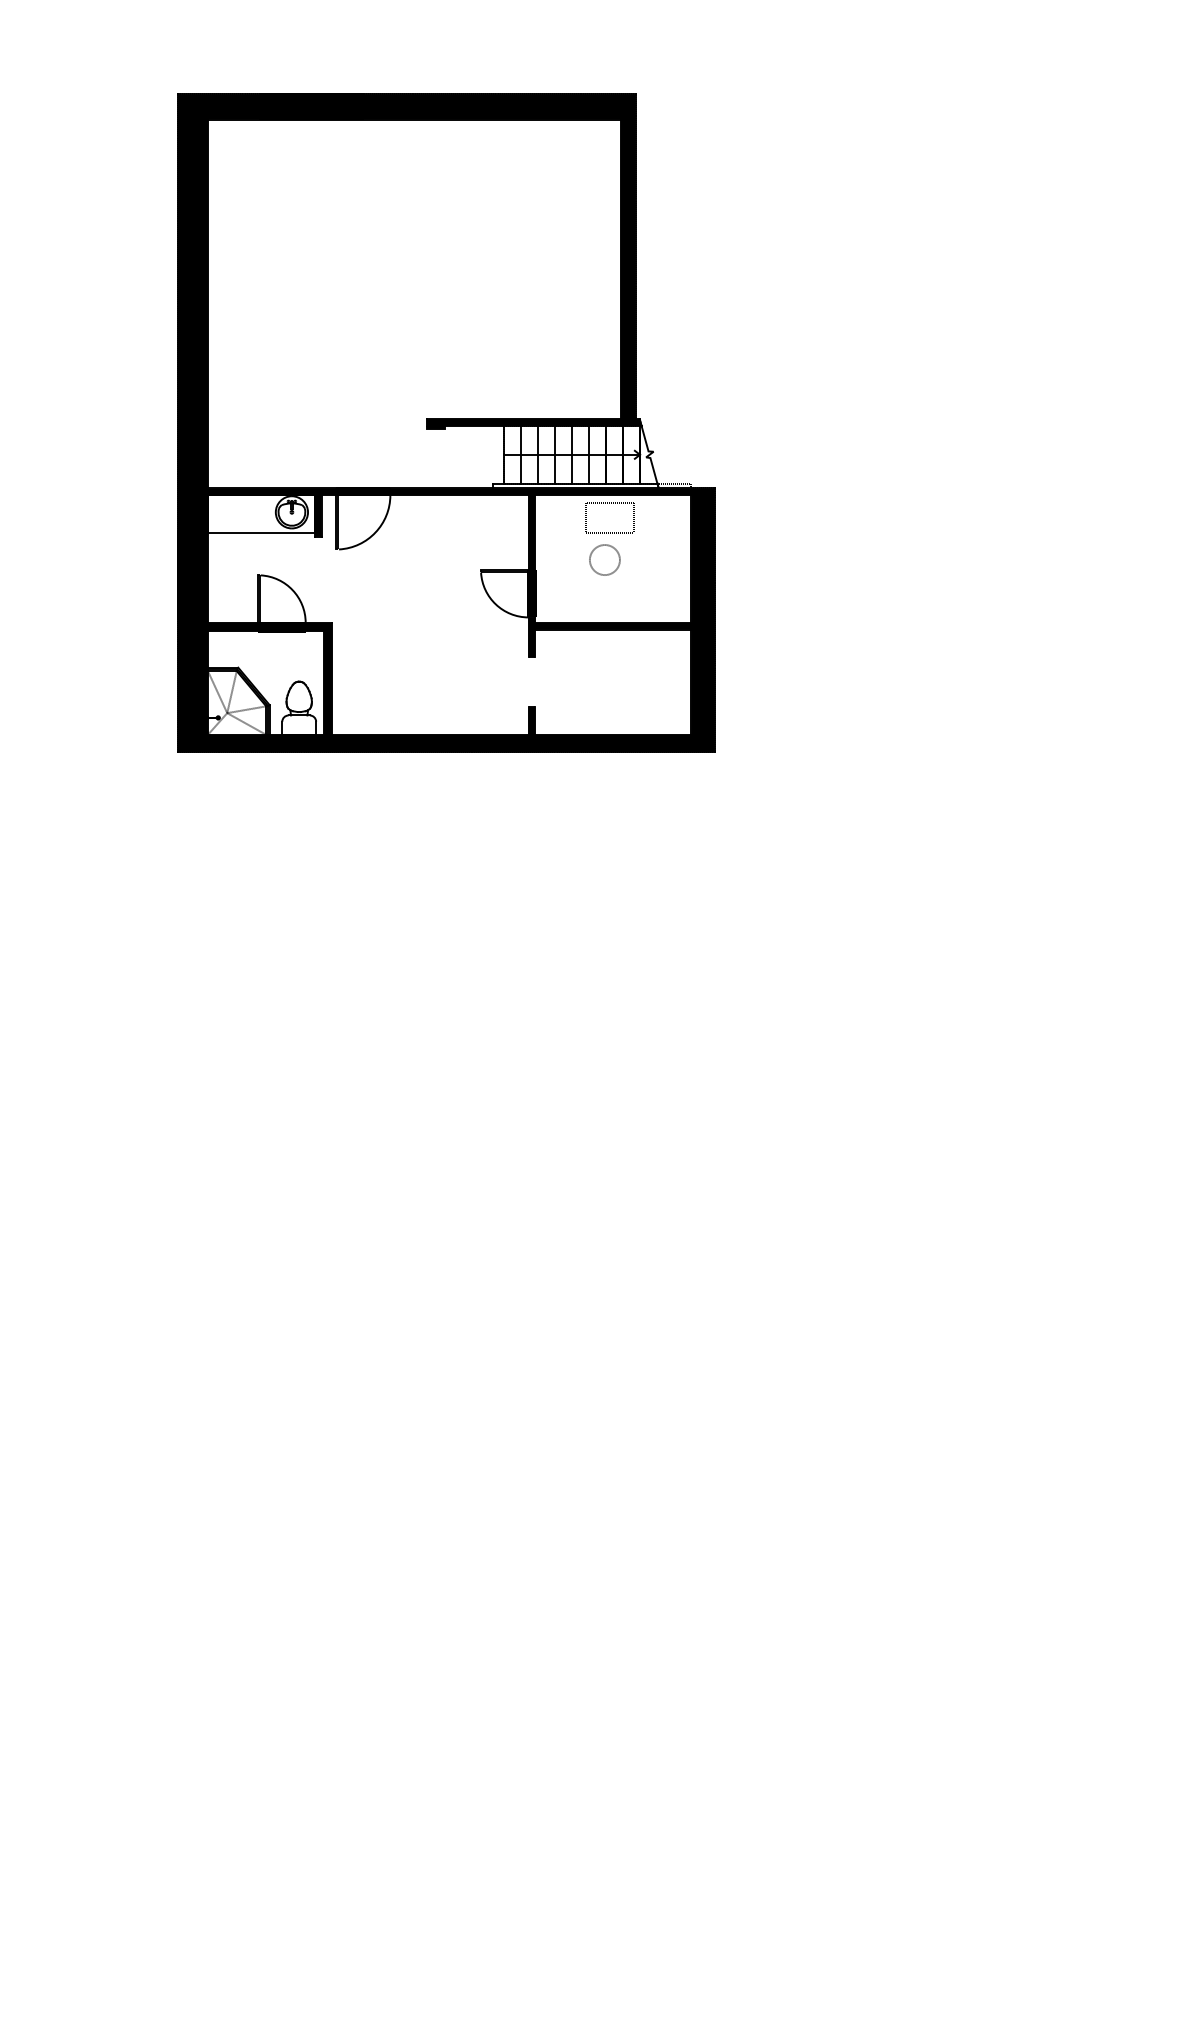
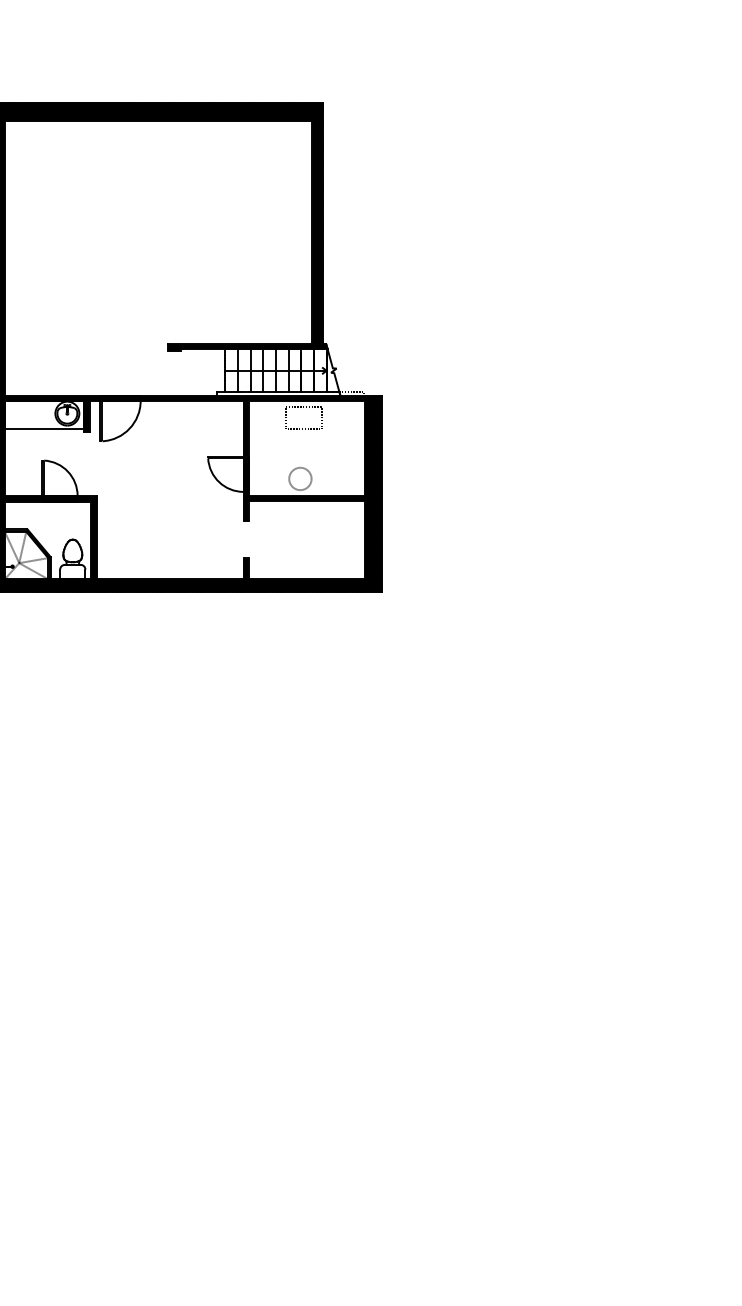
circle: (604, 559) -> (300, 478), moved

